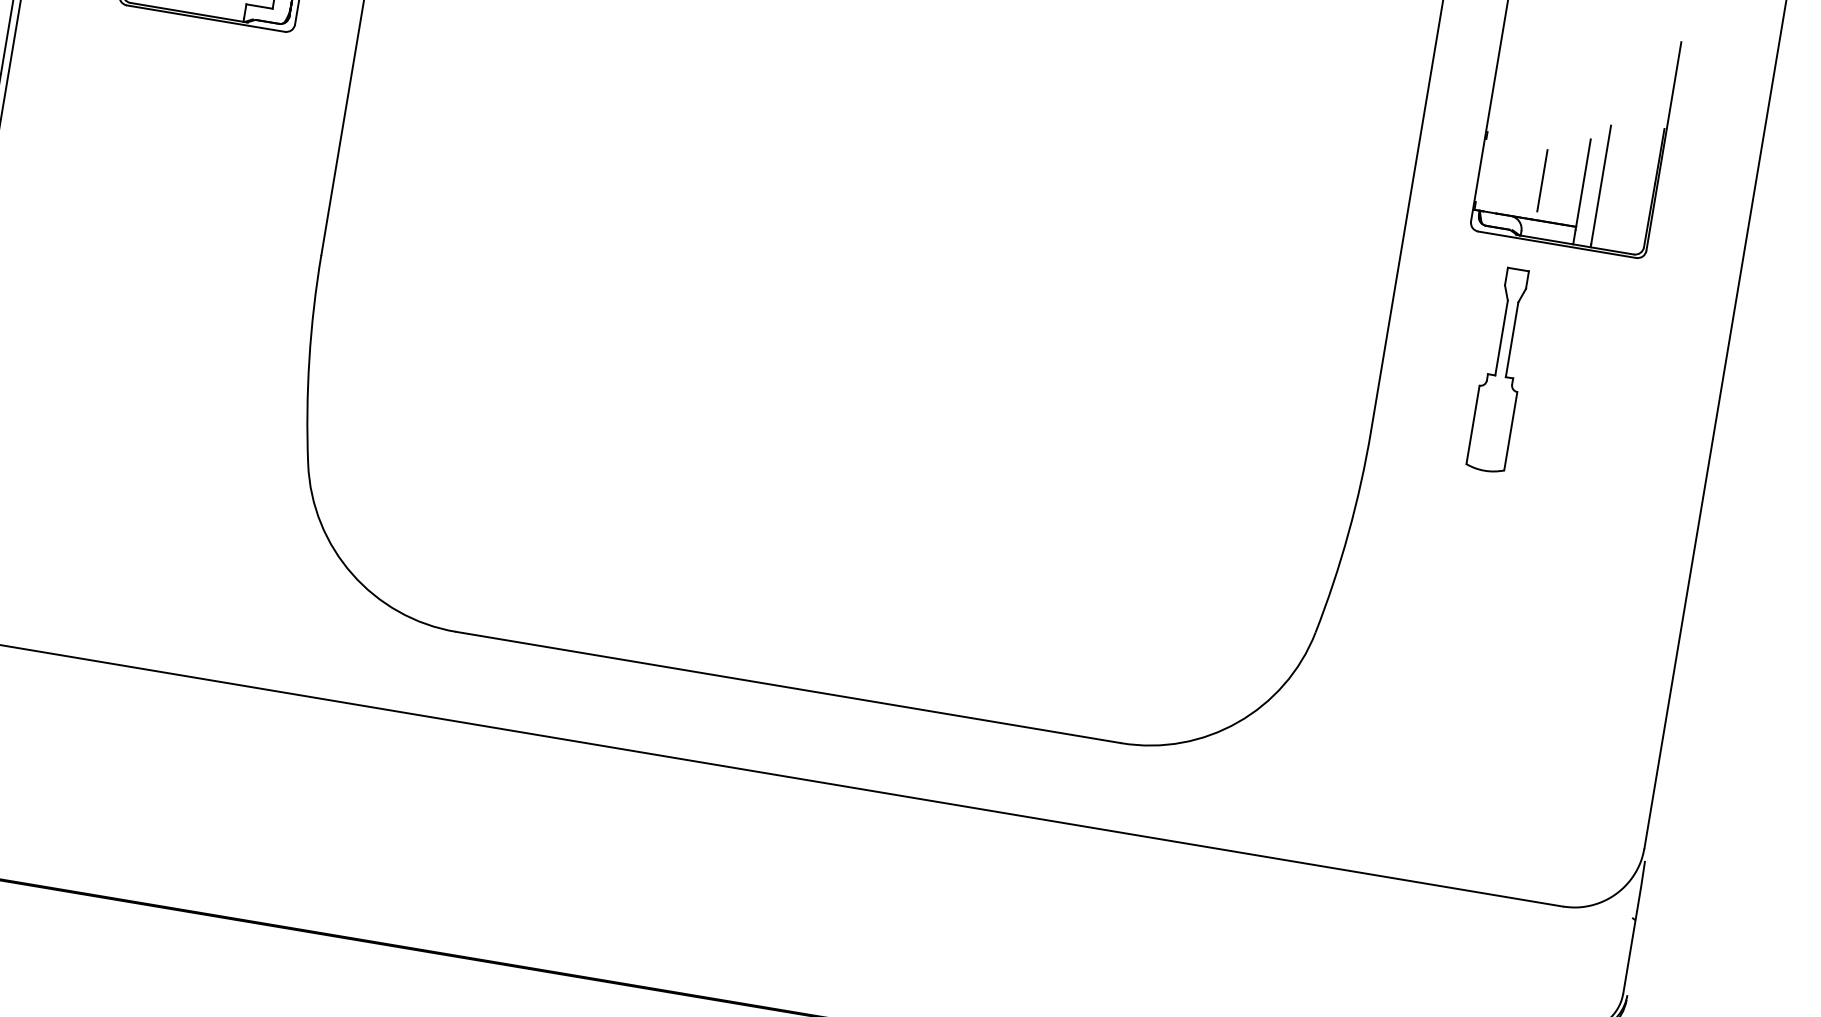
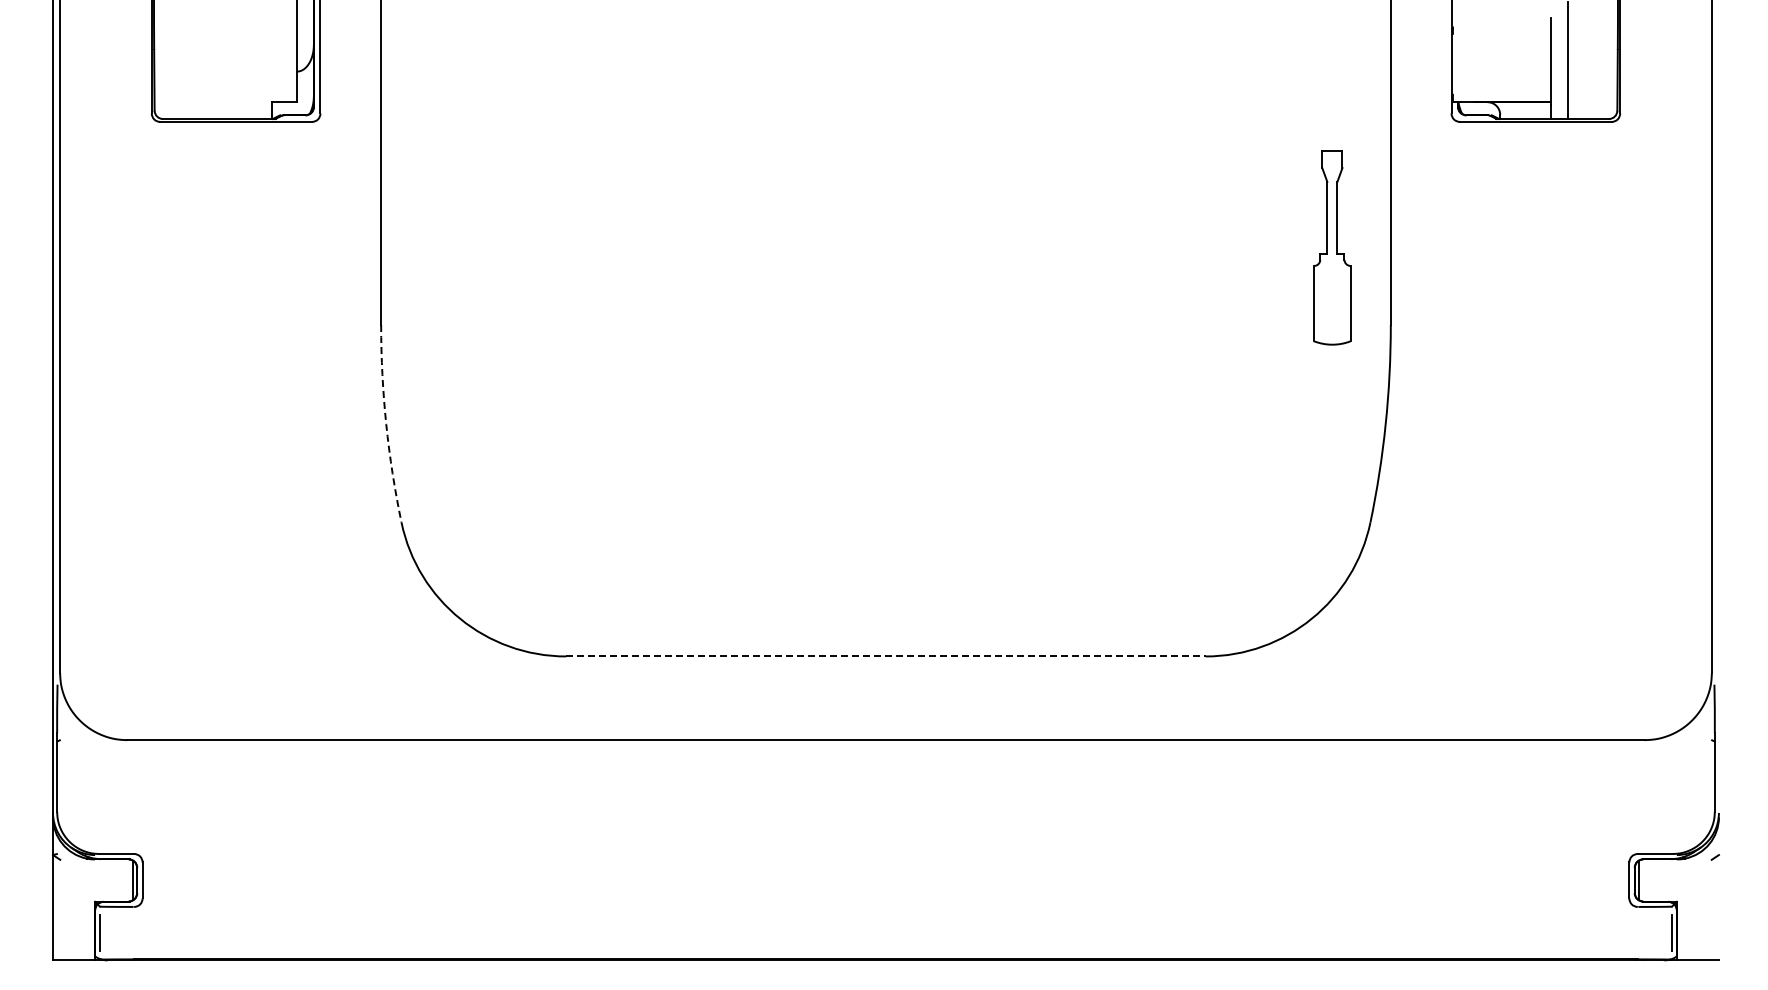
line: (1542, 179) -> (1511, 63), removed
arc: (309, 359) -> (386, 424), solid -> dashed
part: (1501, 369) -> (1332, 247), moved
line: (788, 687) -> (885, 656), solid -> dashed

